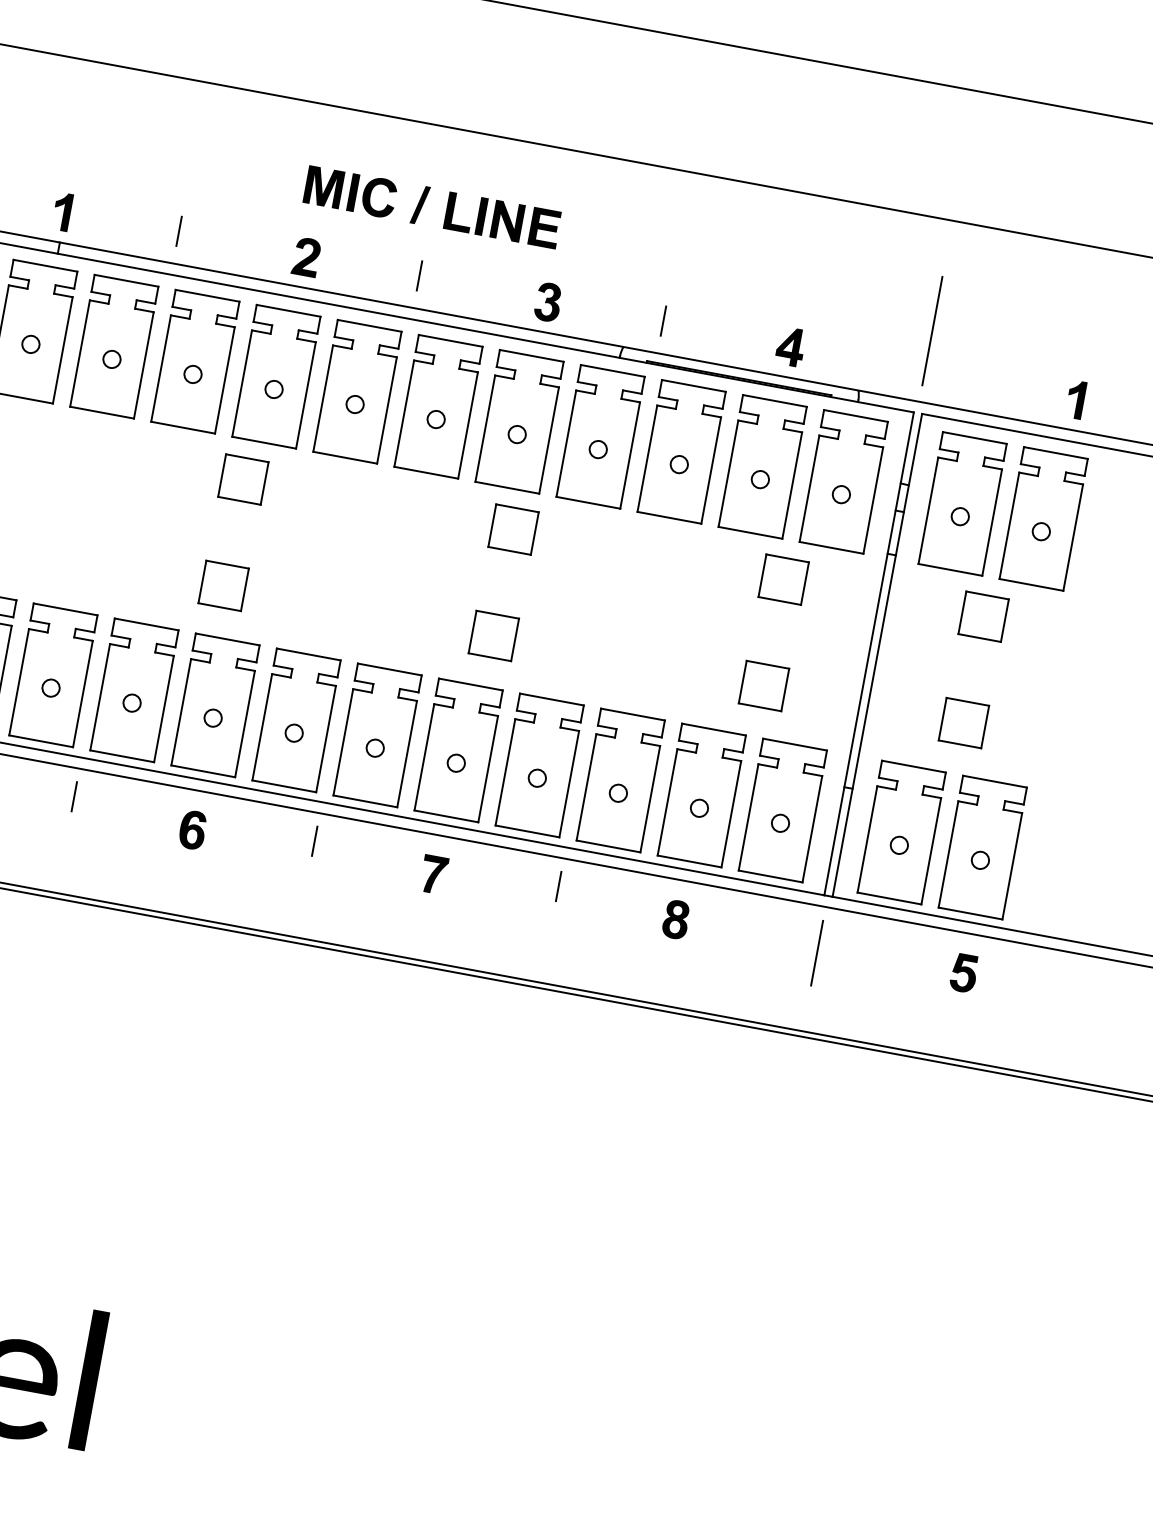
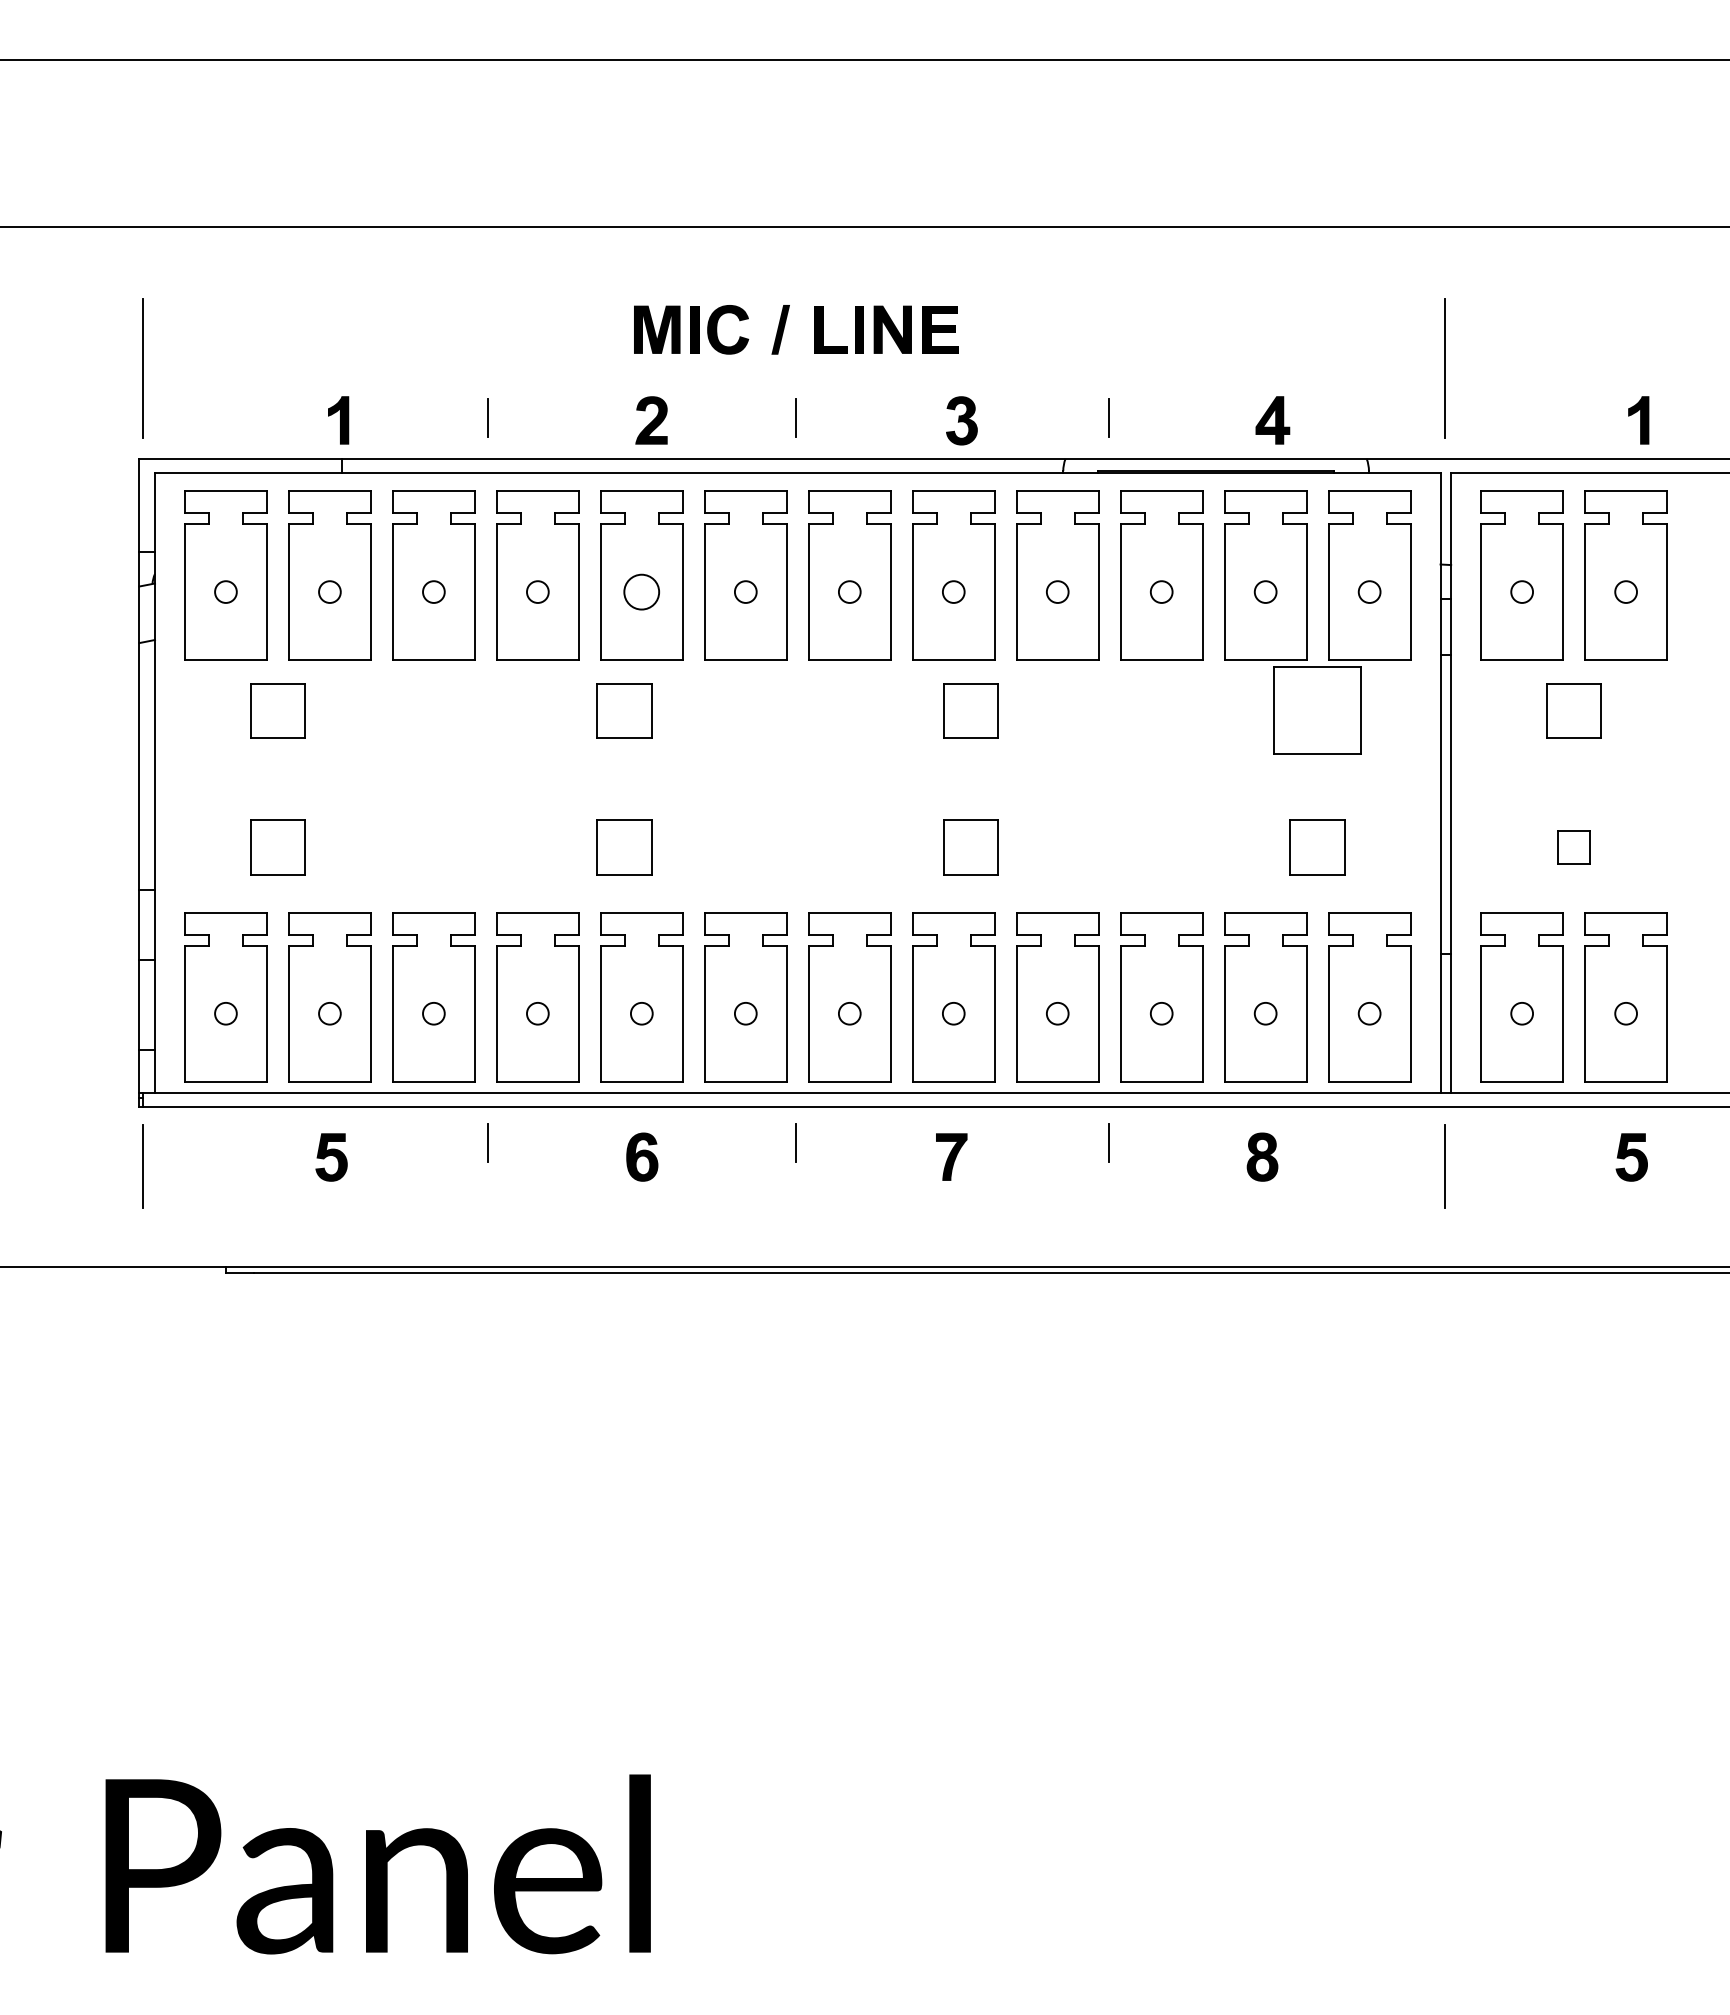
circle: (273, 388) -> (641, 591), size x1.6
part: (783, 579) -> (1317, 710), size x1.6
part: (963, 723) -> (1573, 847), size x0.6

